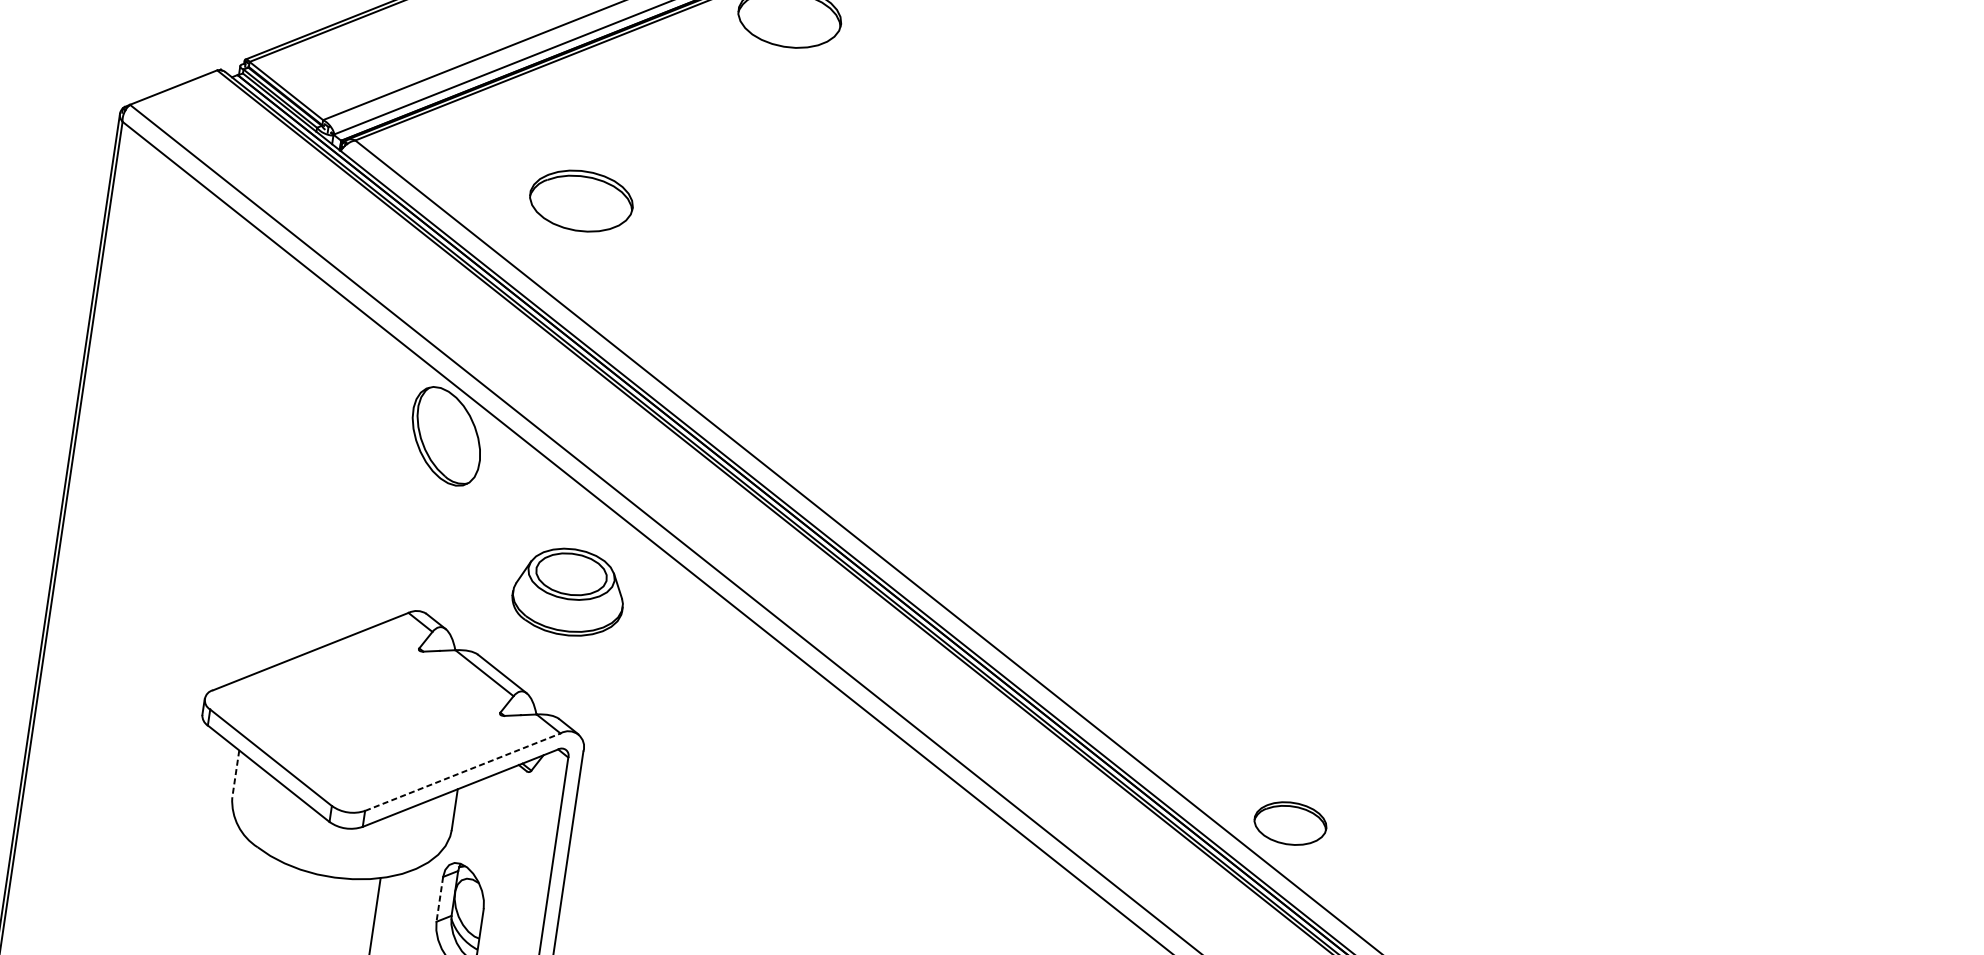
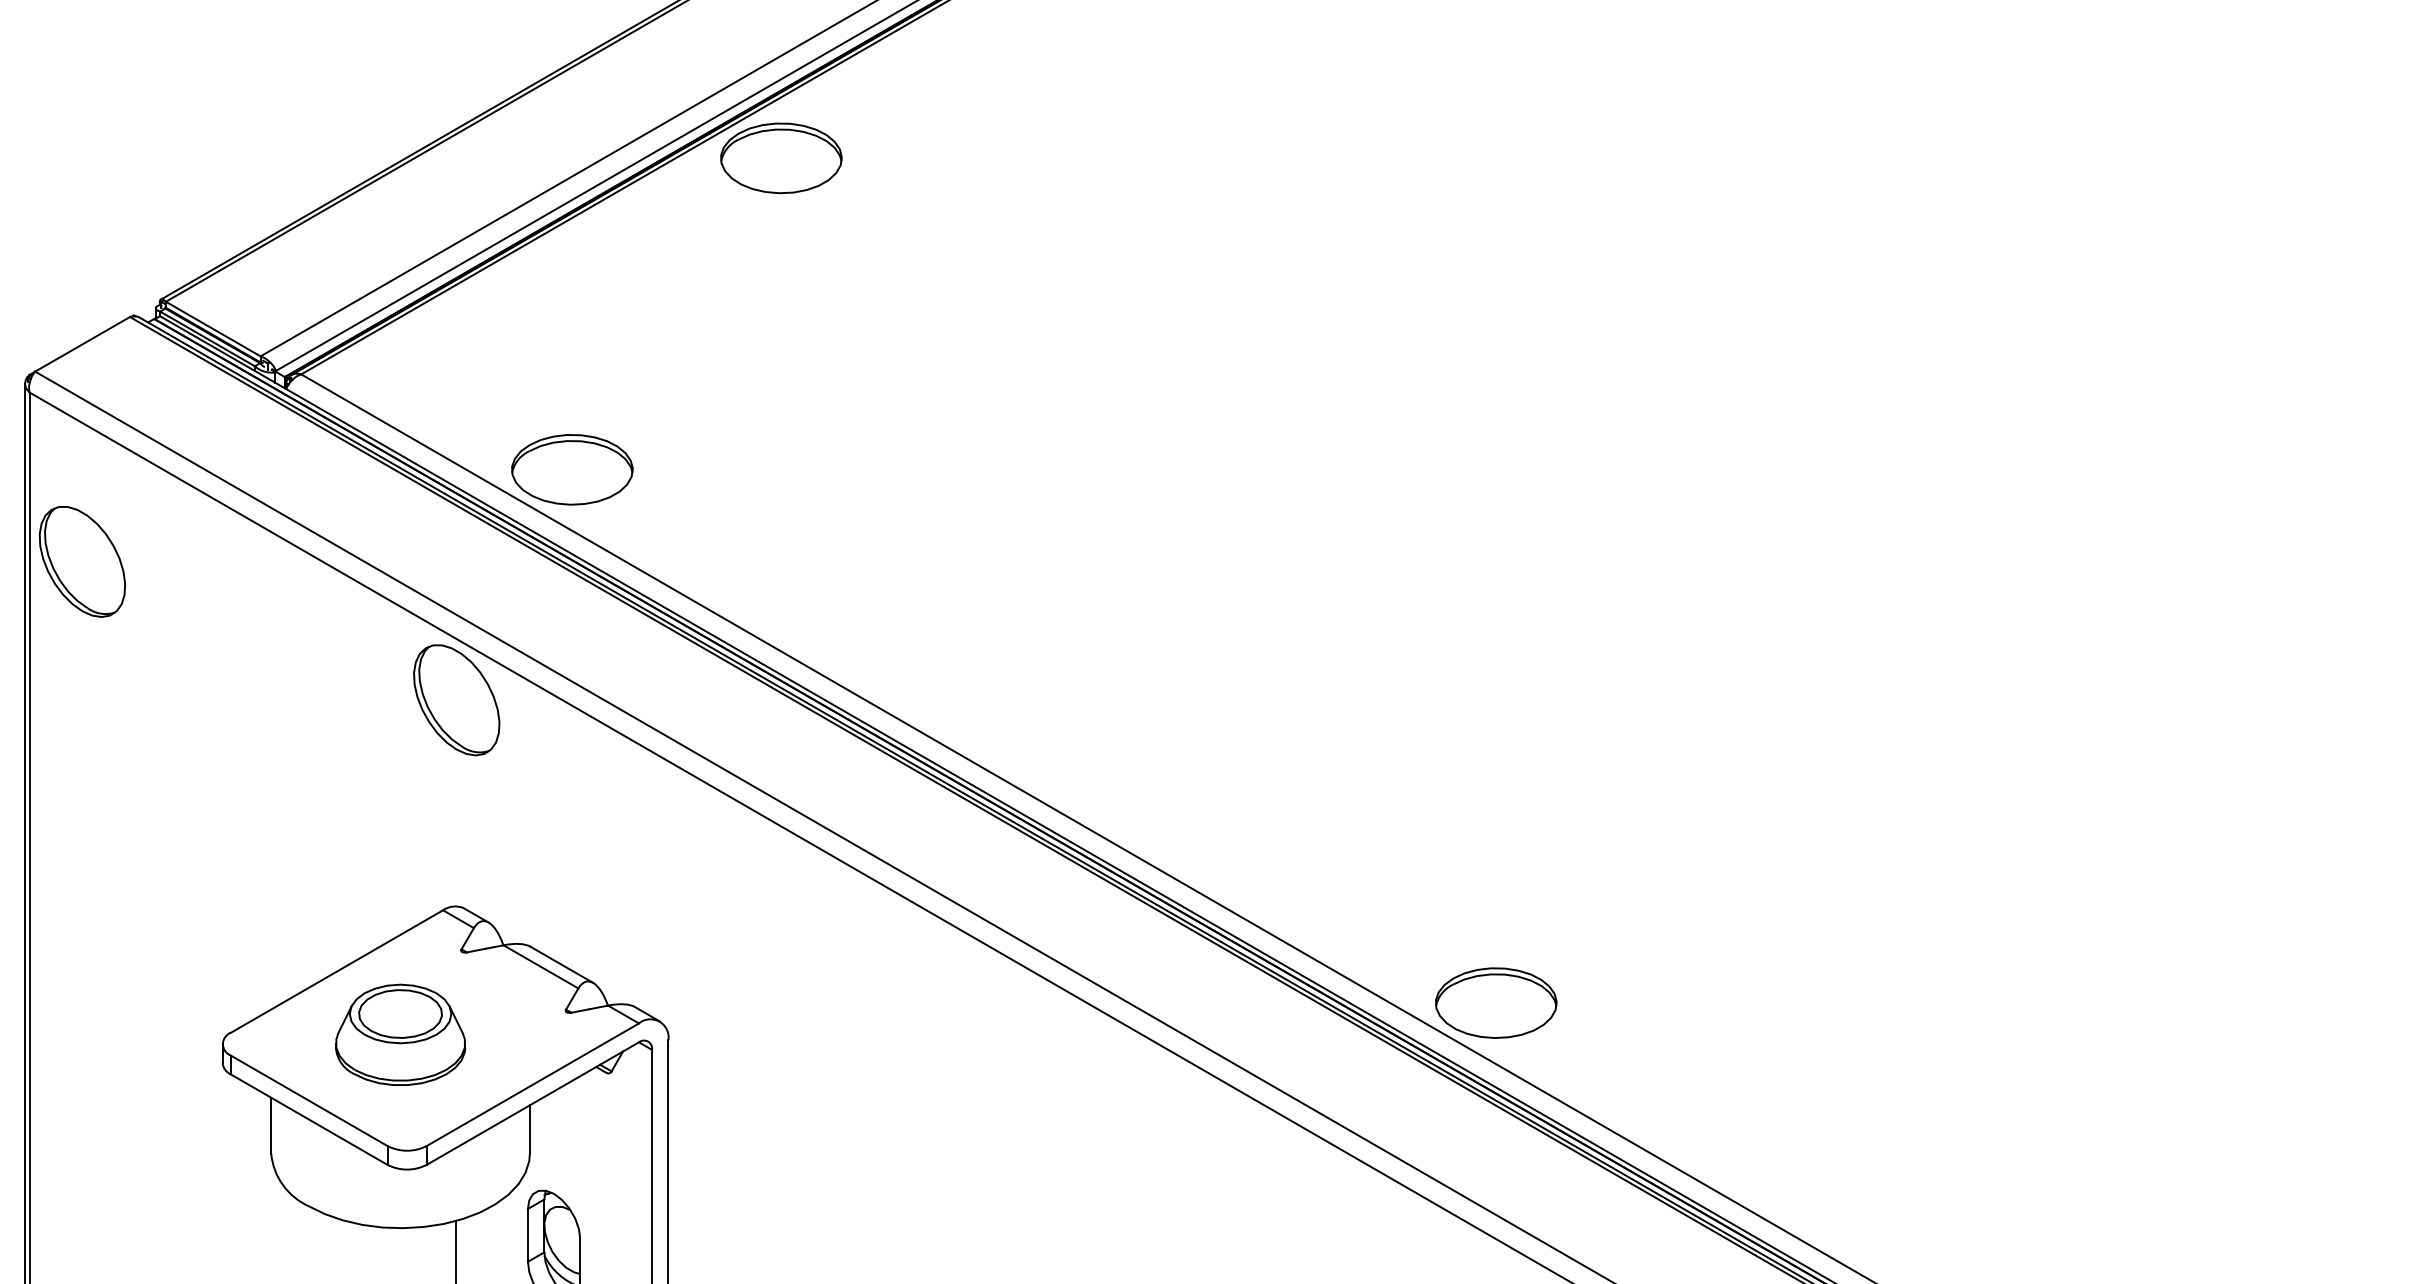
part: (581, 200) -> (572, 469), moved
part: (146, 271) -> (82, 561), added
part: (568, 591) -> (400, 1034), moved
line: (462, 771) -> (532, 1084), dashed -> solid
line: (236, 774) -> (271, 1125), dashed -> solid
part: (1290, 823) -> (1496, 1002), size x1.43
line: (439, 899) -> (527, 1235), dashed -> solid

